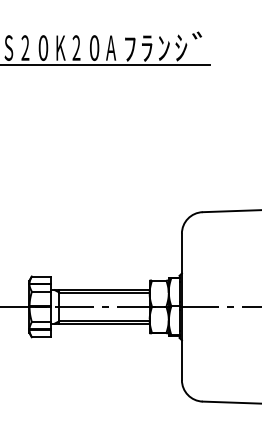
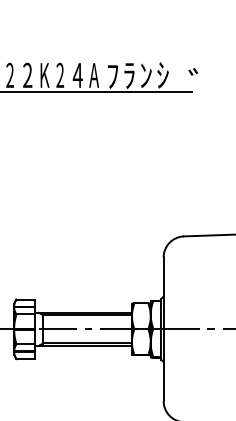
text: (196, 35) -> (192, 71), moved
text: (43, 47) -> (27, 74), 0 -> 2
text: (94, 47) -> (77, 74), 0 -> 4

